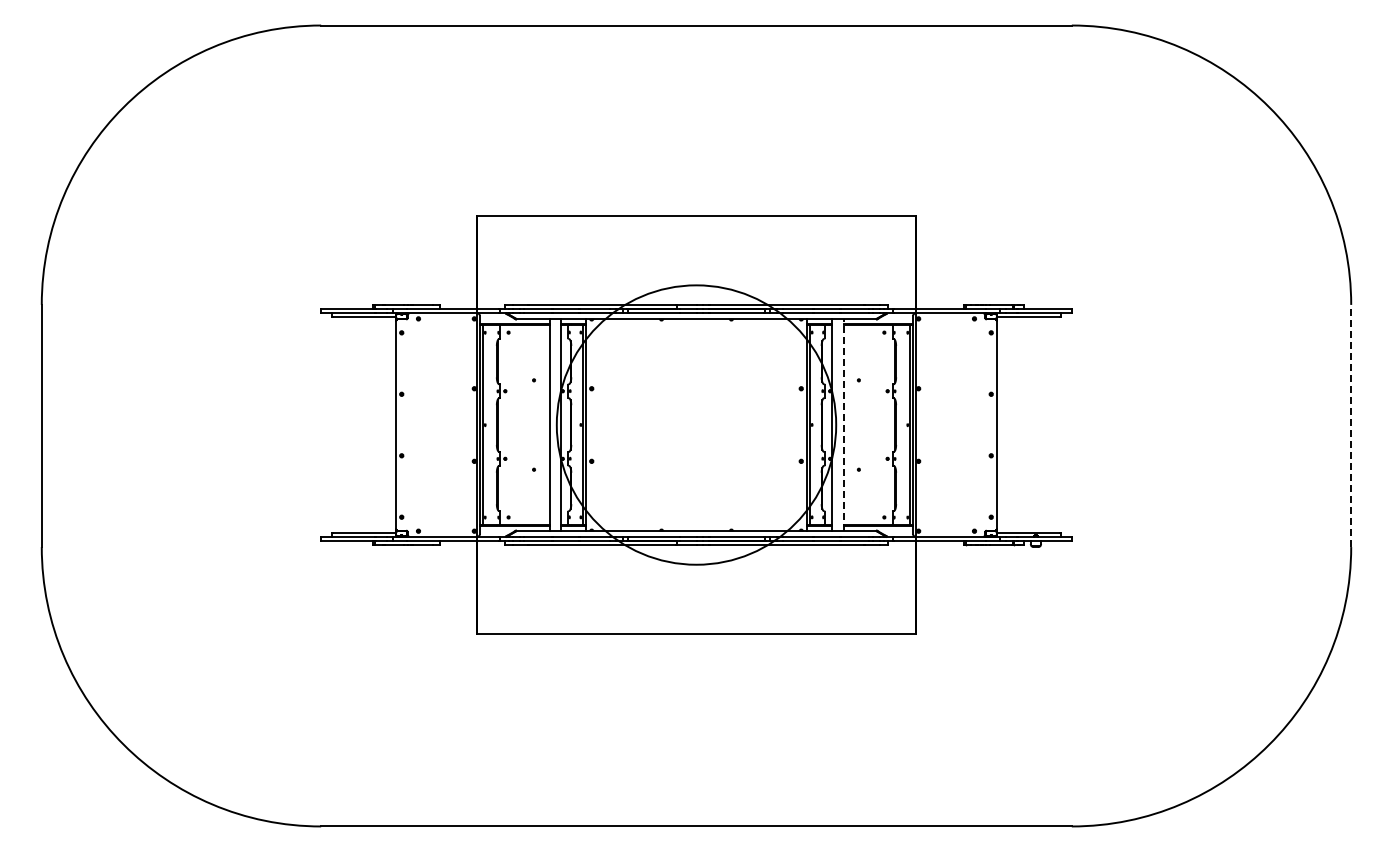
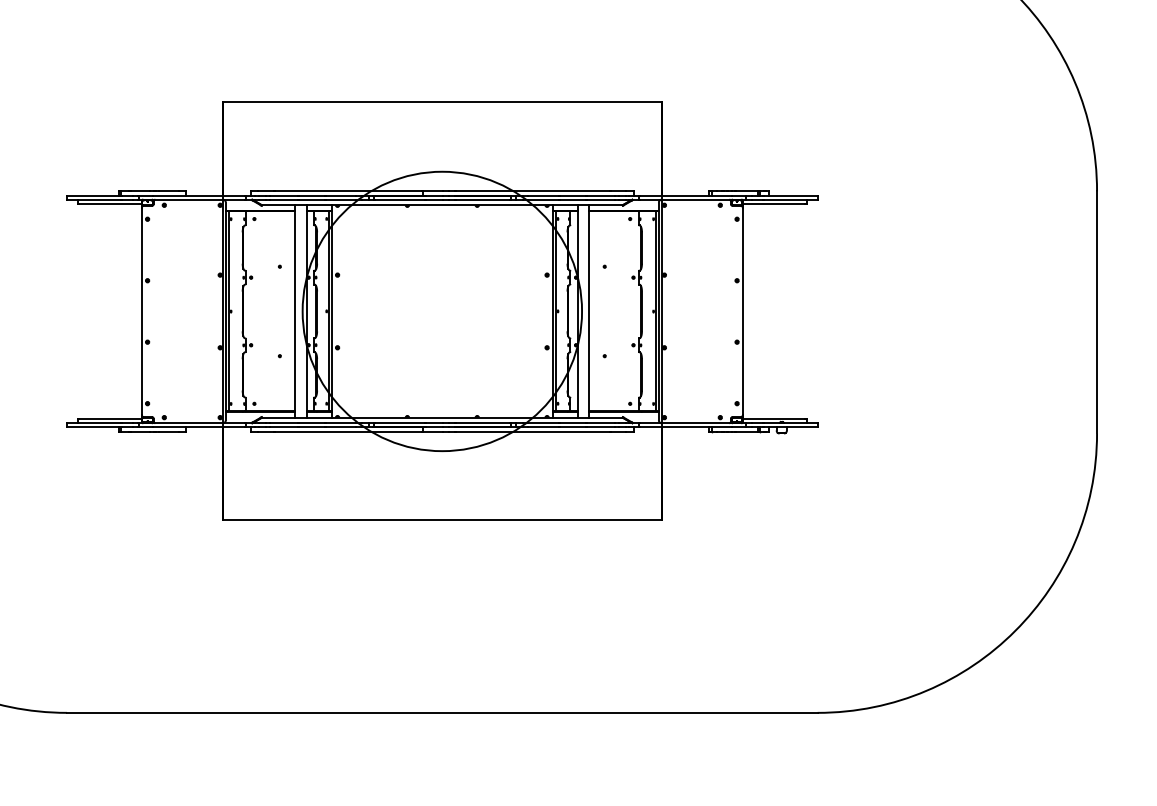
line: (843, 424) -> (589, 310), dashed -> solid
line: (1351, 425) -> (1097, 311), dashed -> solid

